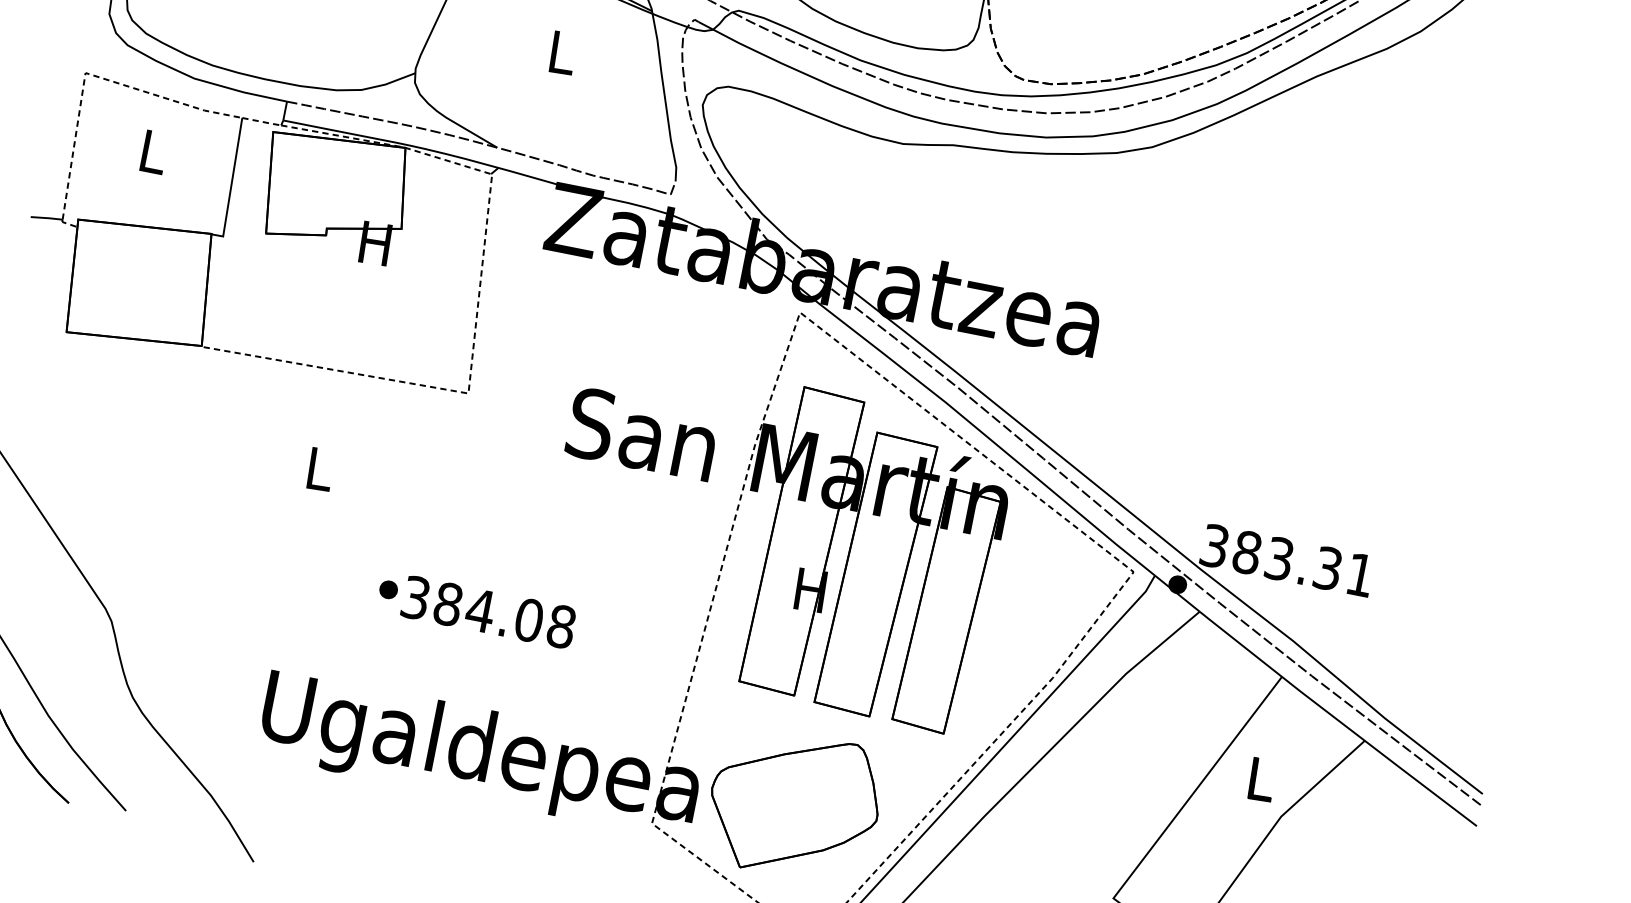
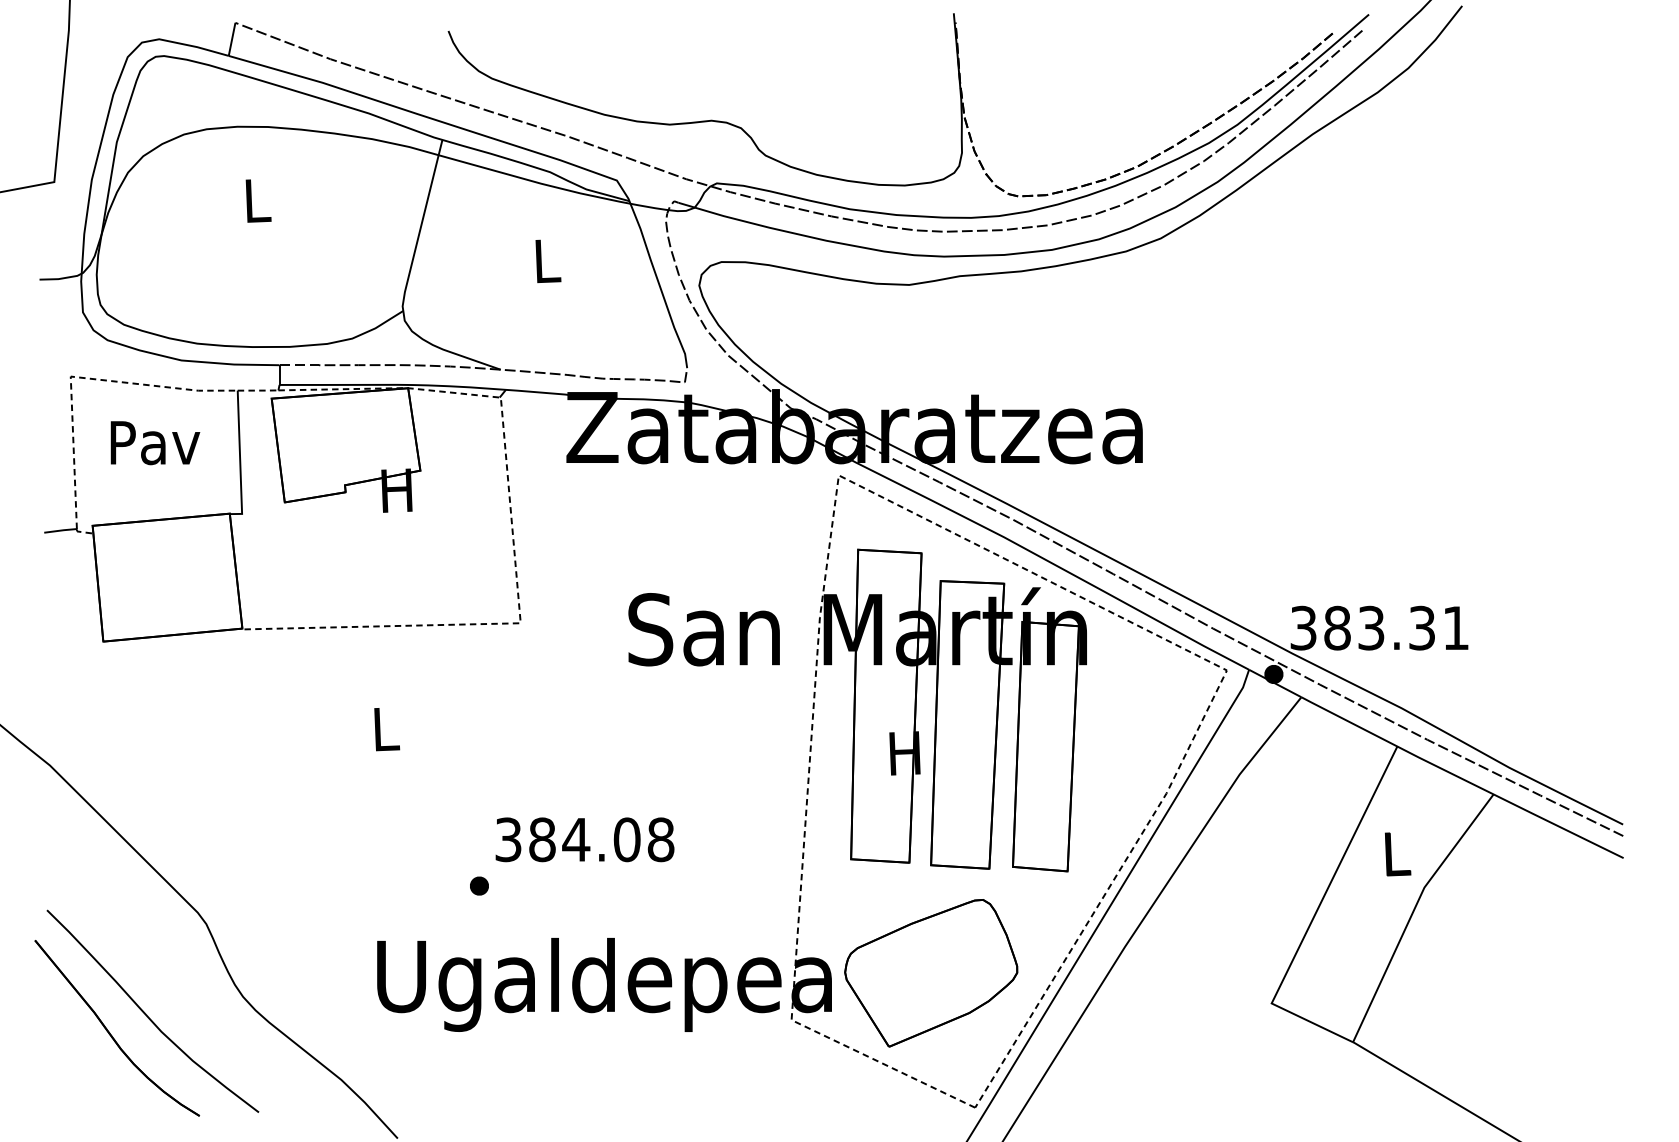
text: (153, 152) -> (155, 443), L -> Pav
part: (388, 589) -> (479, 885), moved

